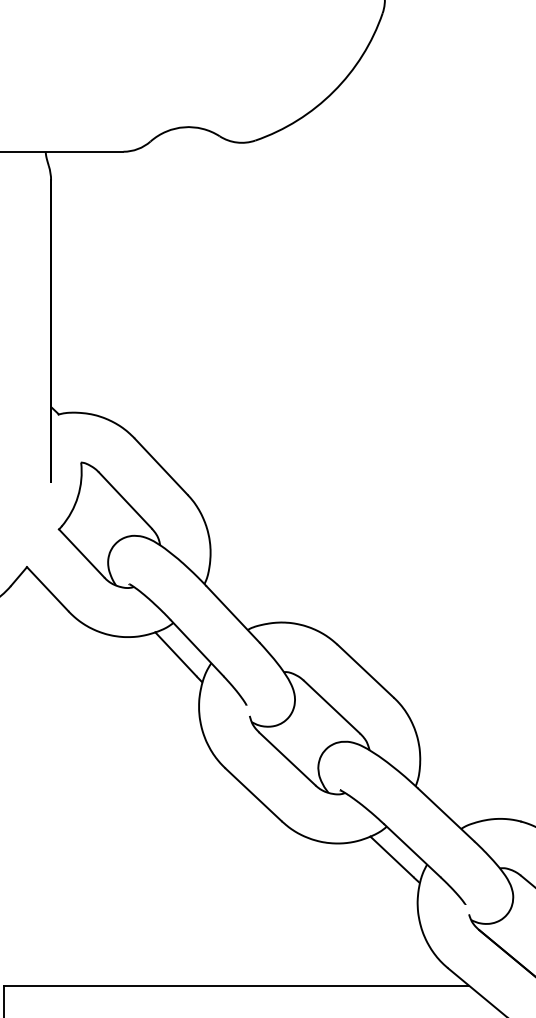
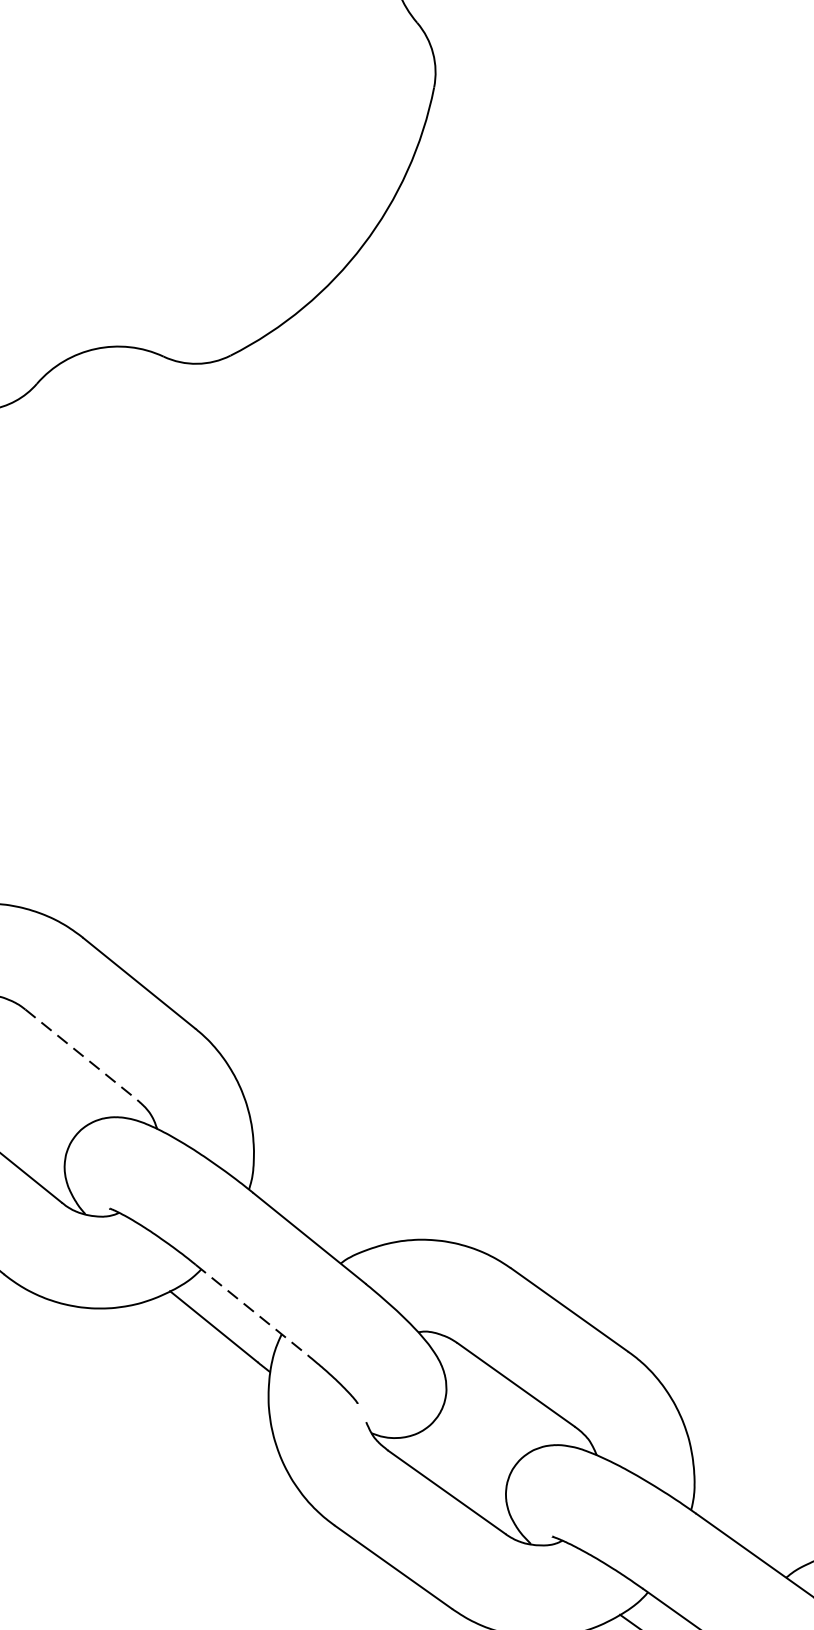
line: (125, 500) -> (81, 1054), solid -> dashed
line: (197, 648) -> (252, 1310), solid -> dashed

